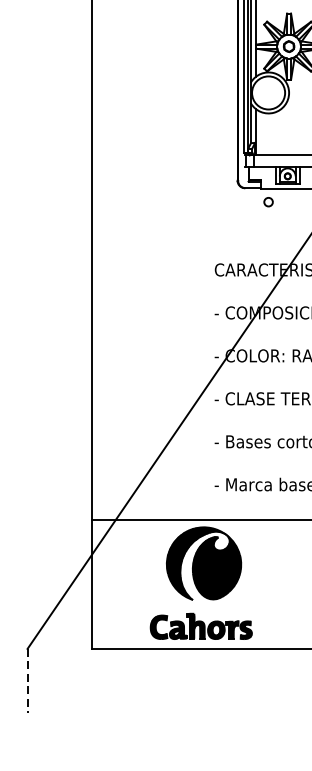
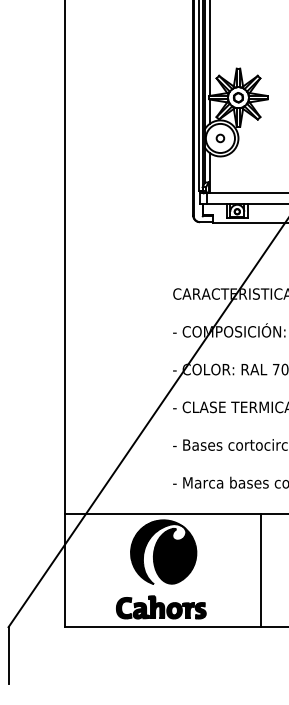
circle: (268, 202) -> (220, 138), moved
line: (27, 682) -> (8, 656), dashed -> solid

